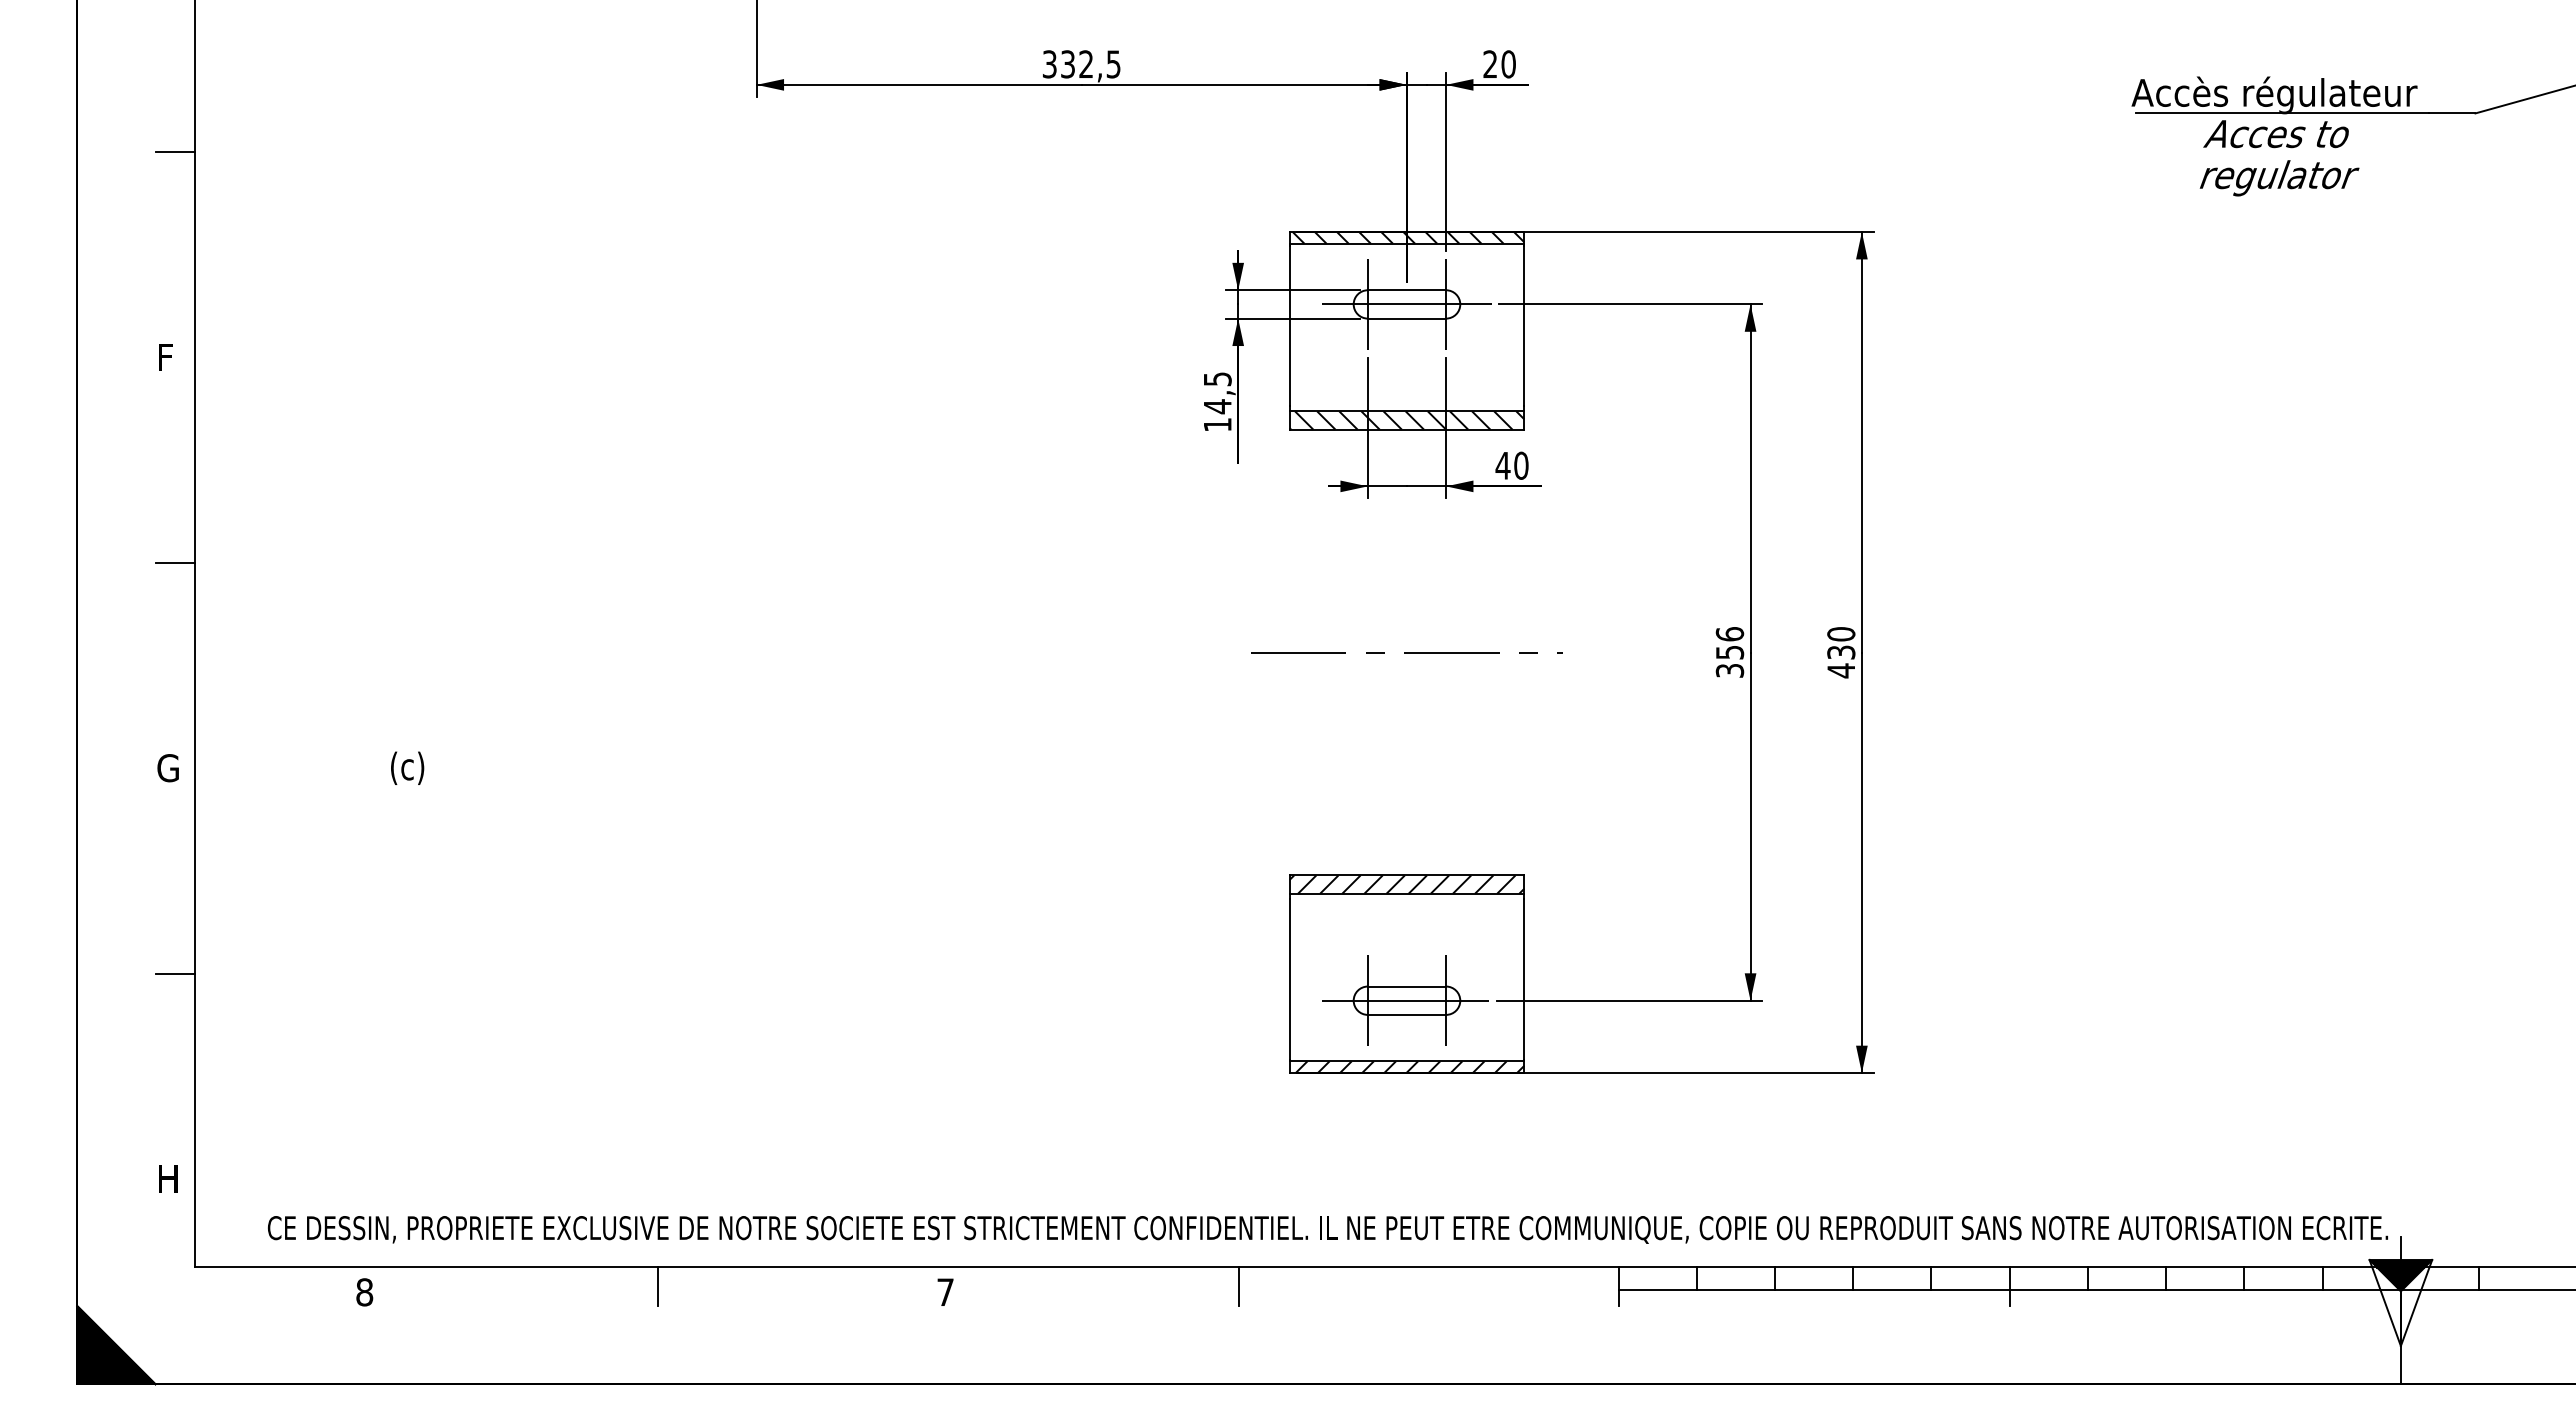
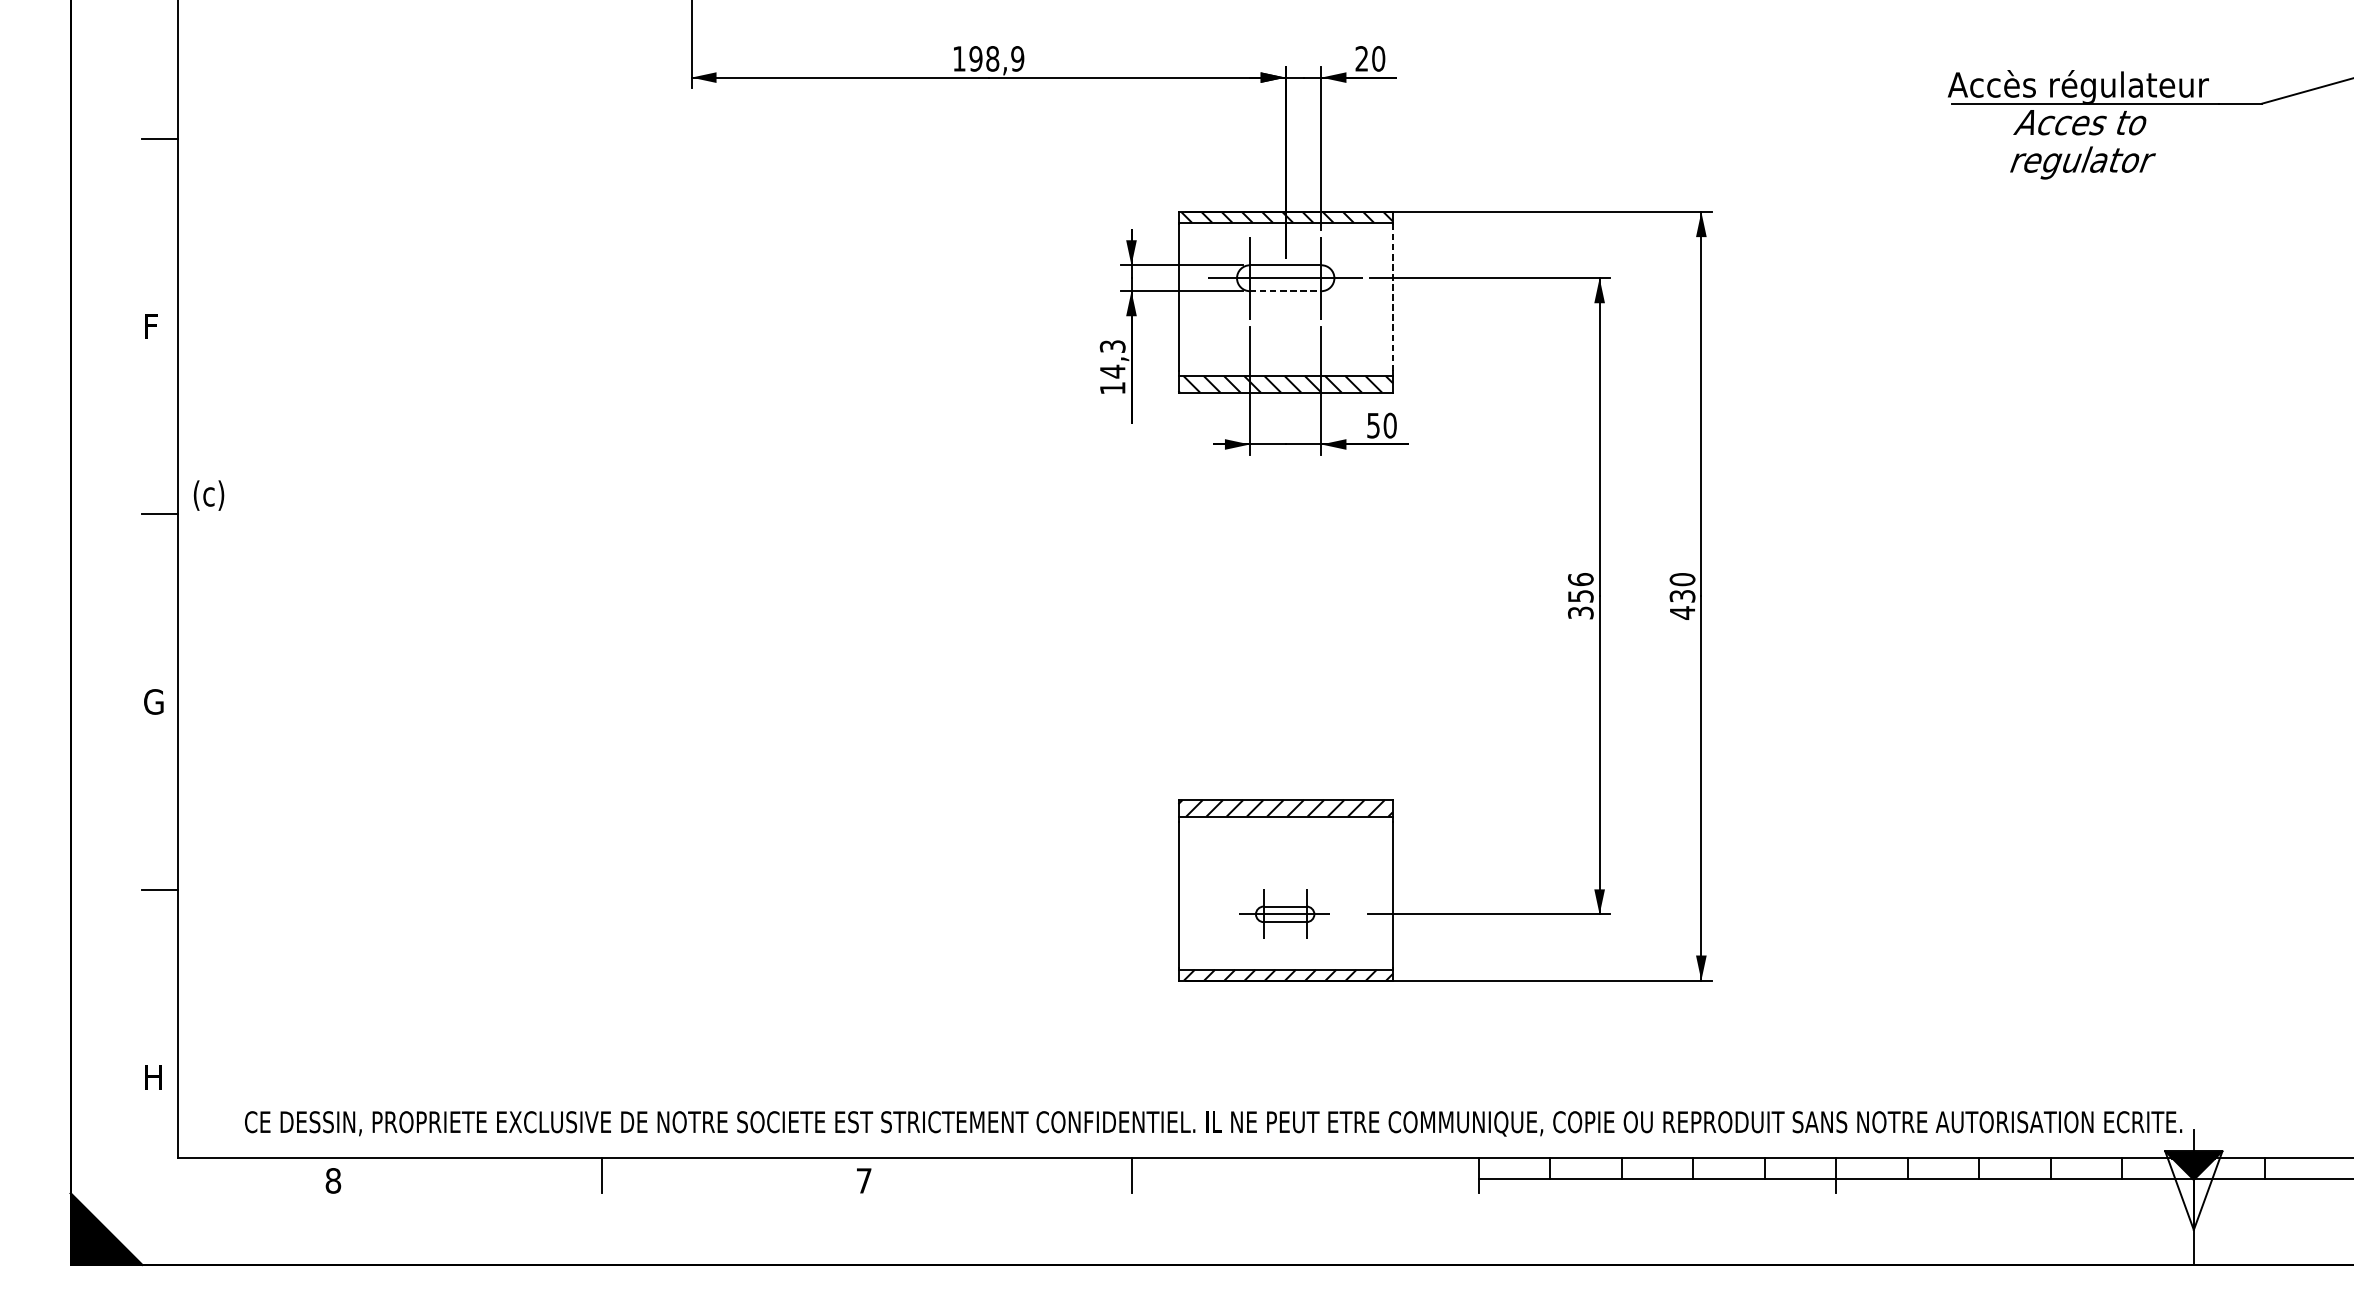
text: (1081, 64) -> (988, 59), 332,5 -> 198,9
line: (1407, 318) -> (1286, 291), solid -> dashed
line: (1524, 325) -> (1393, 297), solid -> dashed
text: (1217, 378) -> (1112, 345), 14,5 -> 14,3
text: (1502, 465) -> (1372, 425), 40 -> 50
line: (1406, 652) -> (1285, 596), removed
text: (407, 767) -> (208, 494), moved
part: (1405, 1000) -> (1284, 914), size x0.6

